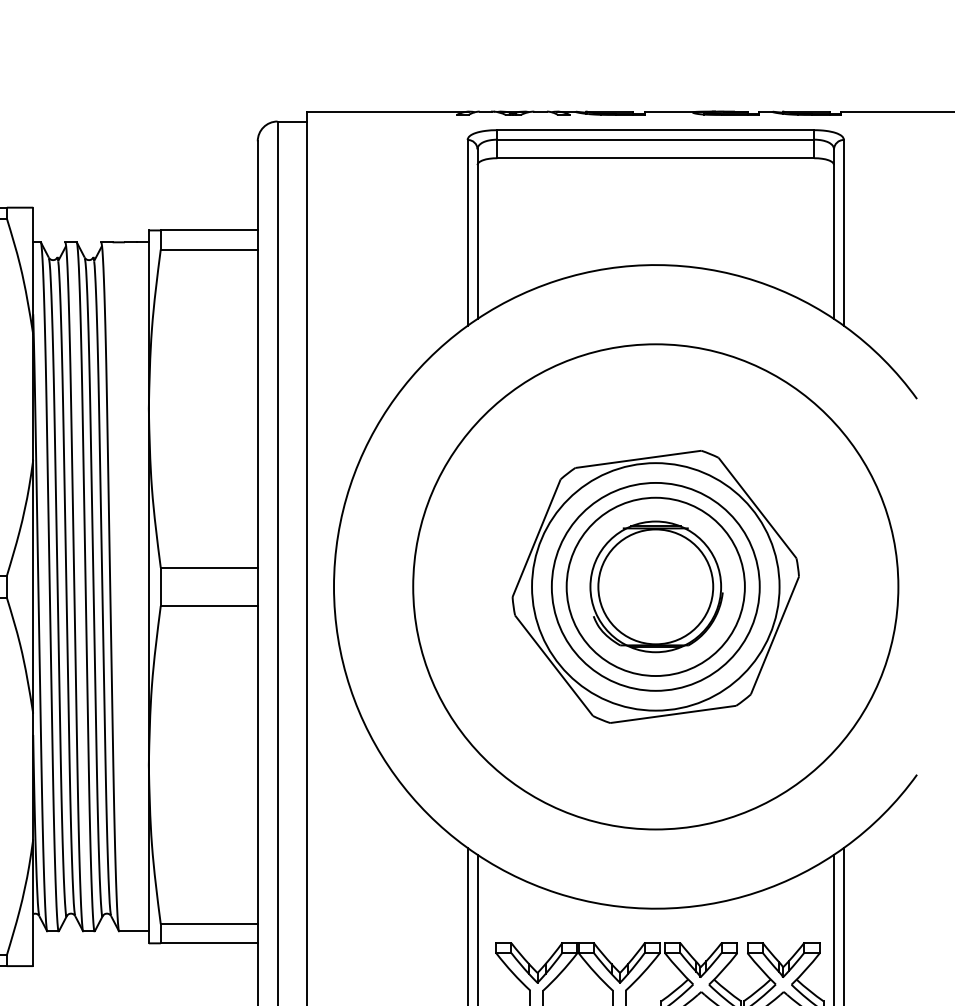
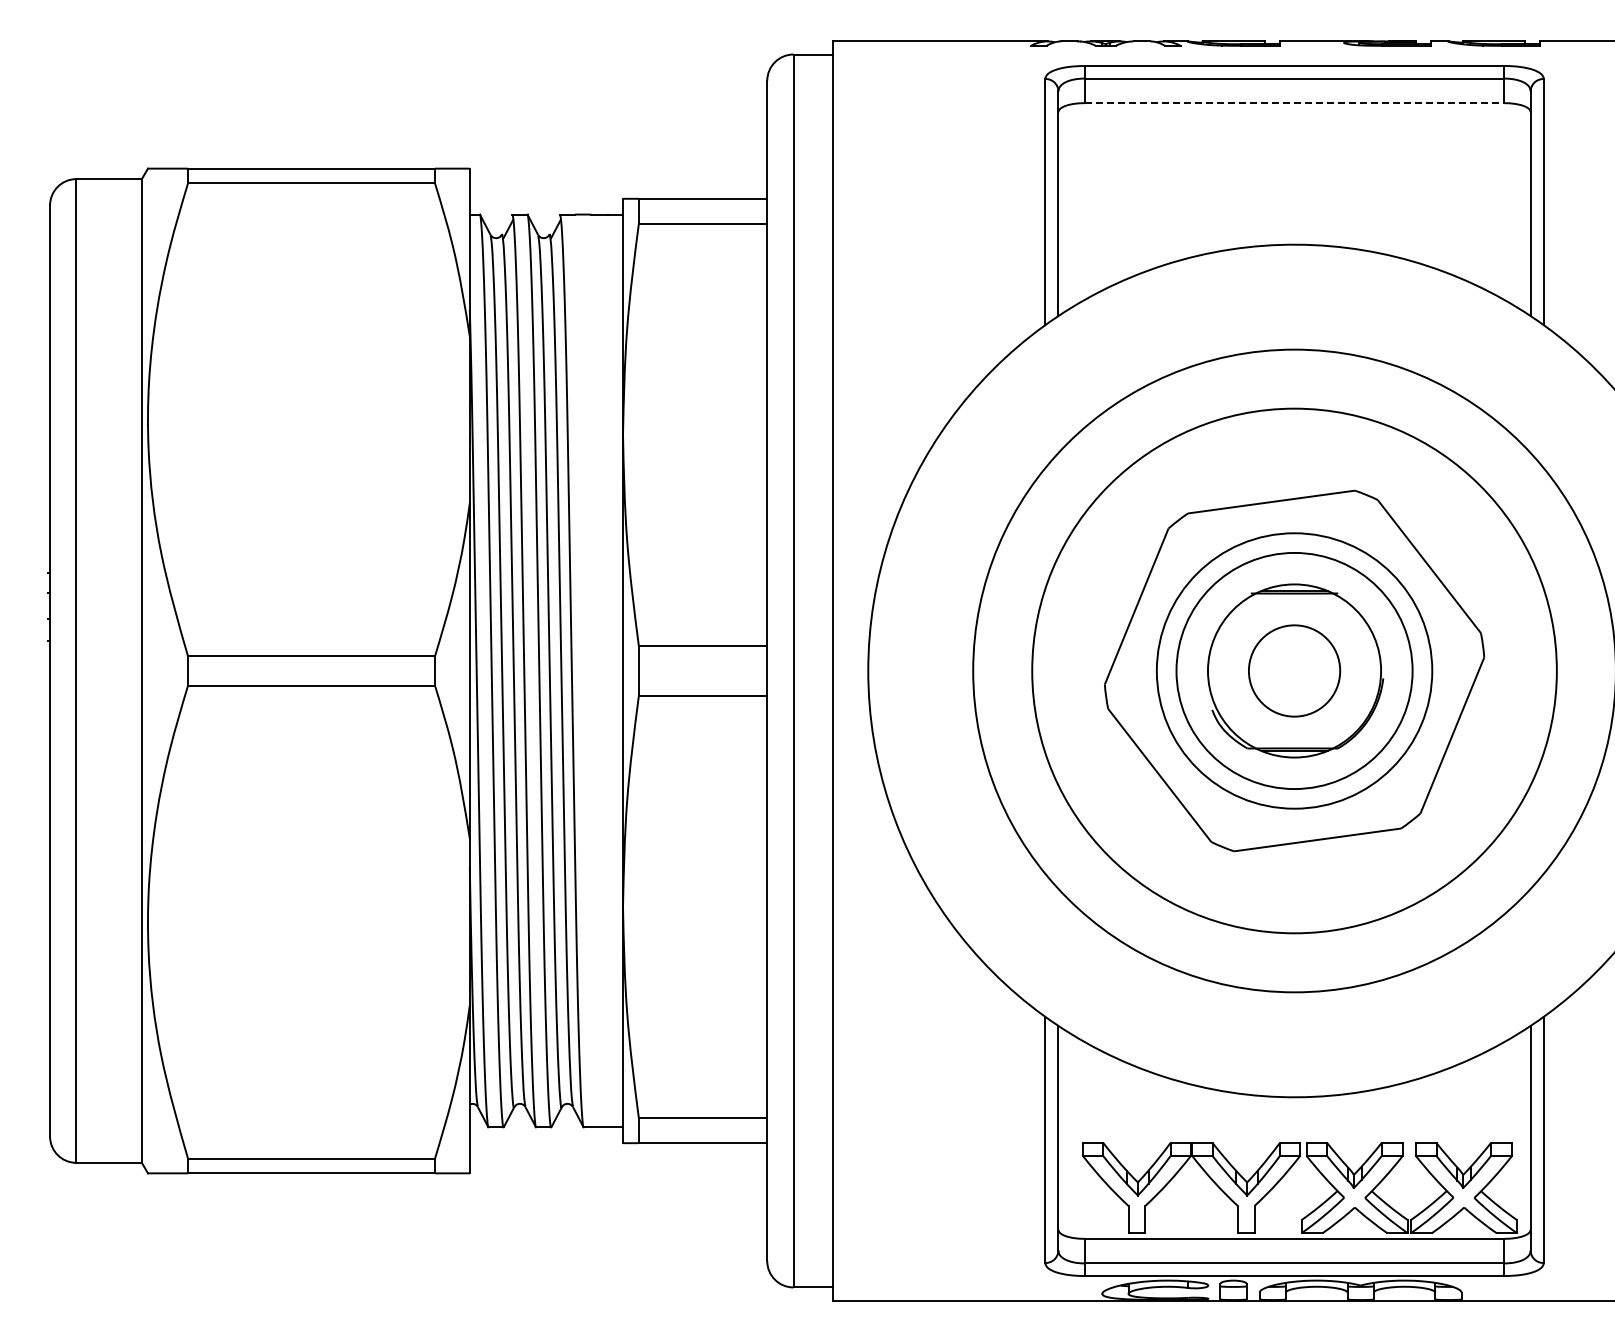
line: (655, 158) -> (1294, 103), solid -> dashed
circle: (655, 586) -> (1294, 670), size x0.6
circle: (655, 586) -> (1294, 670), size x1.6

